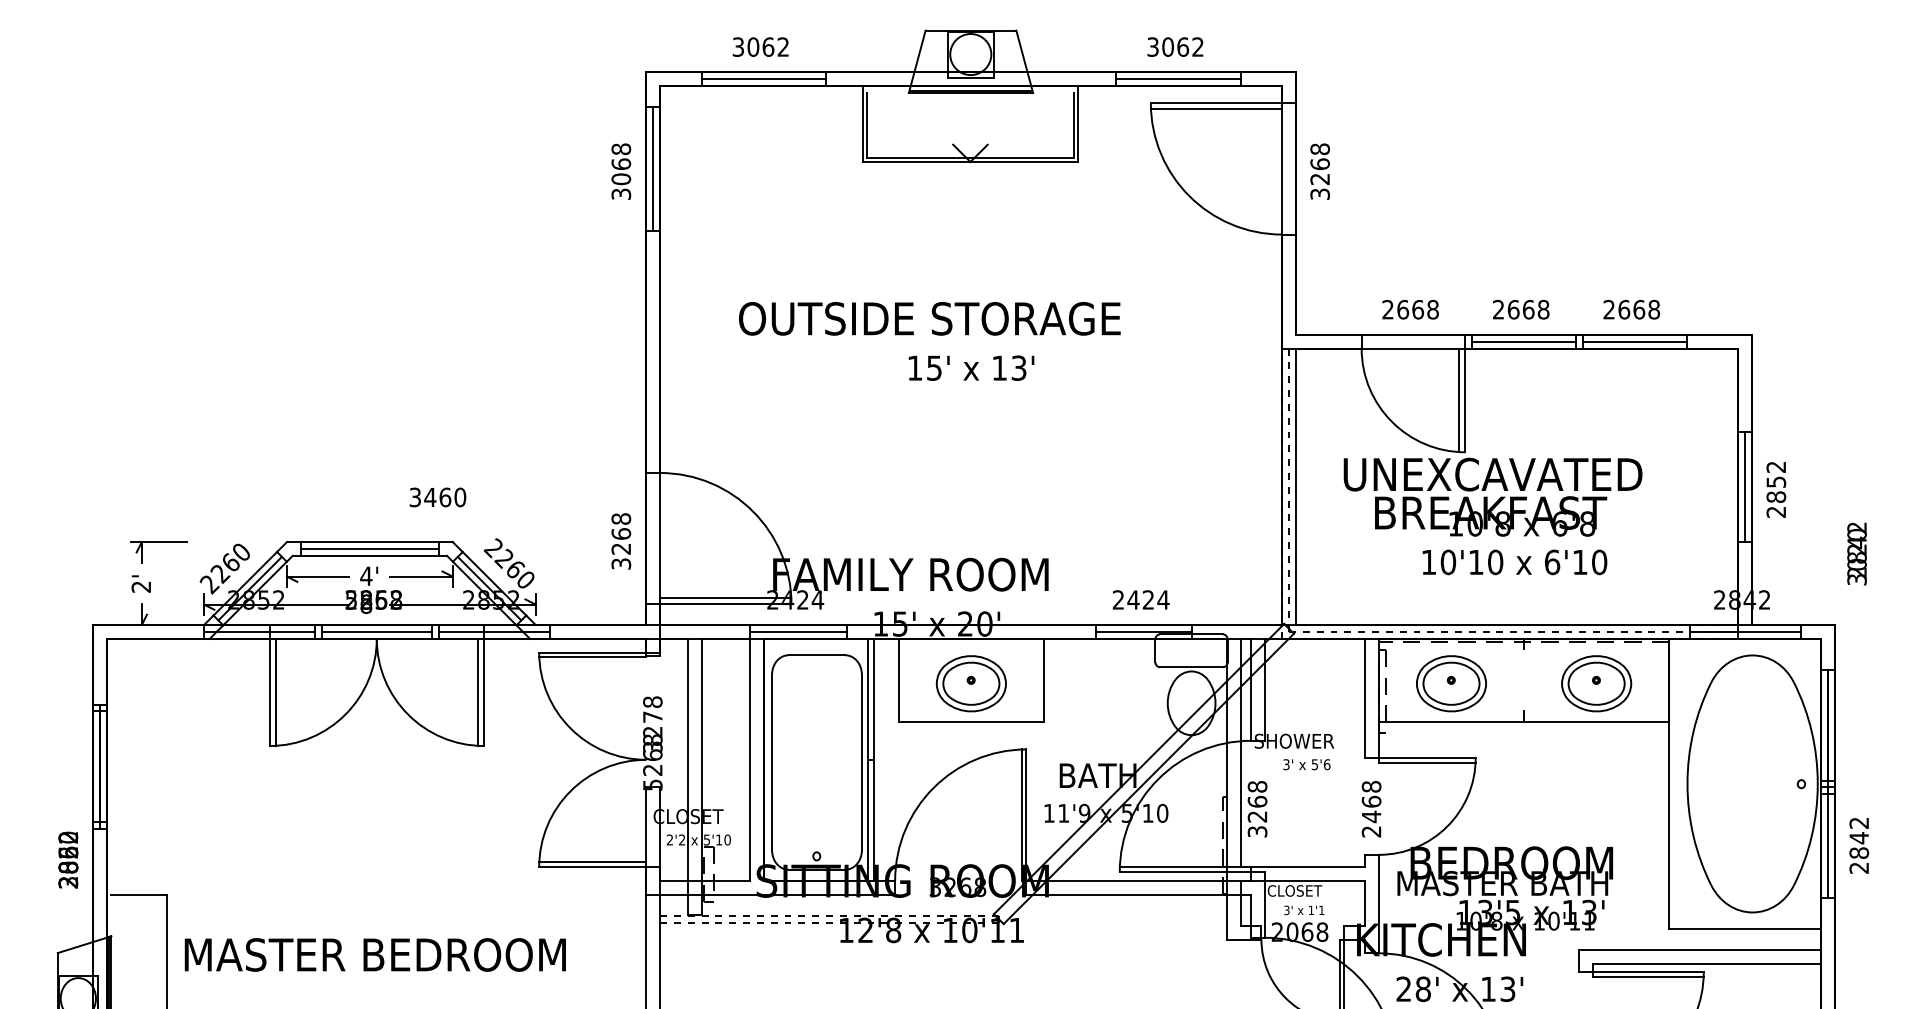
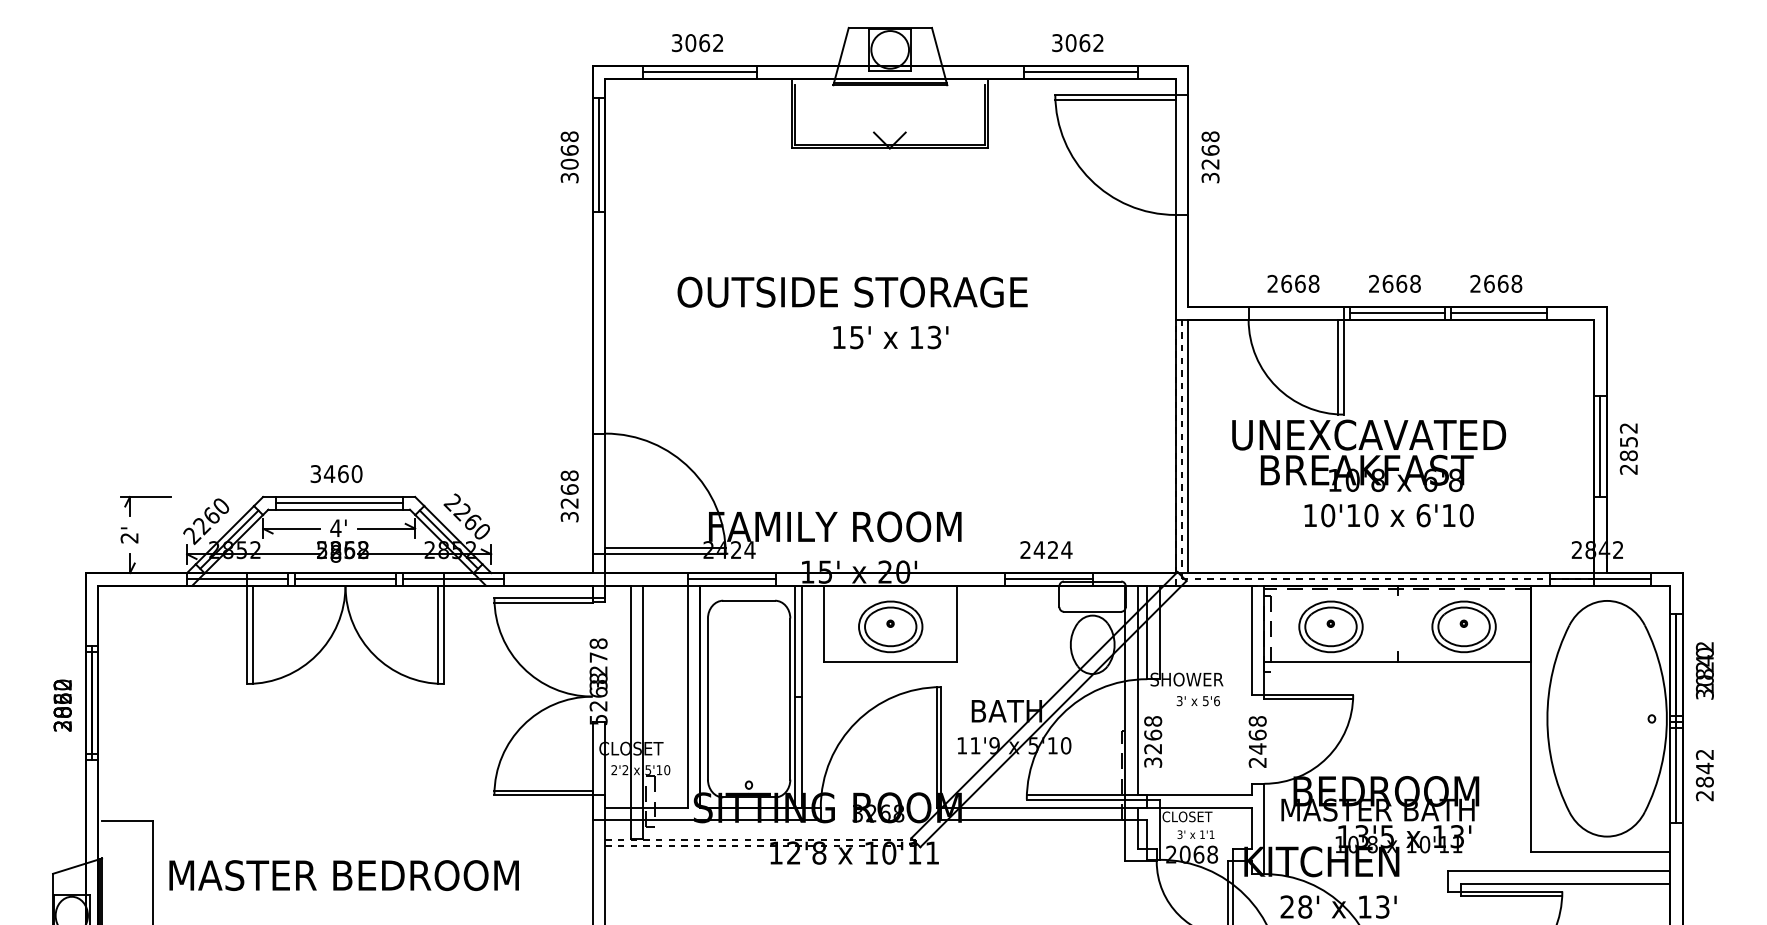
text: (437, 497) -> (336, 474), moved
text: (1856, 553) -> (1704, 670), moved
text: (68, 860) -> (62, 705), moved

